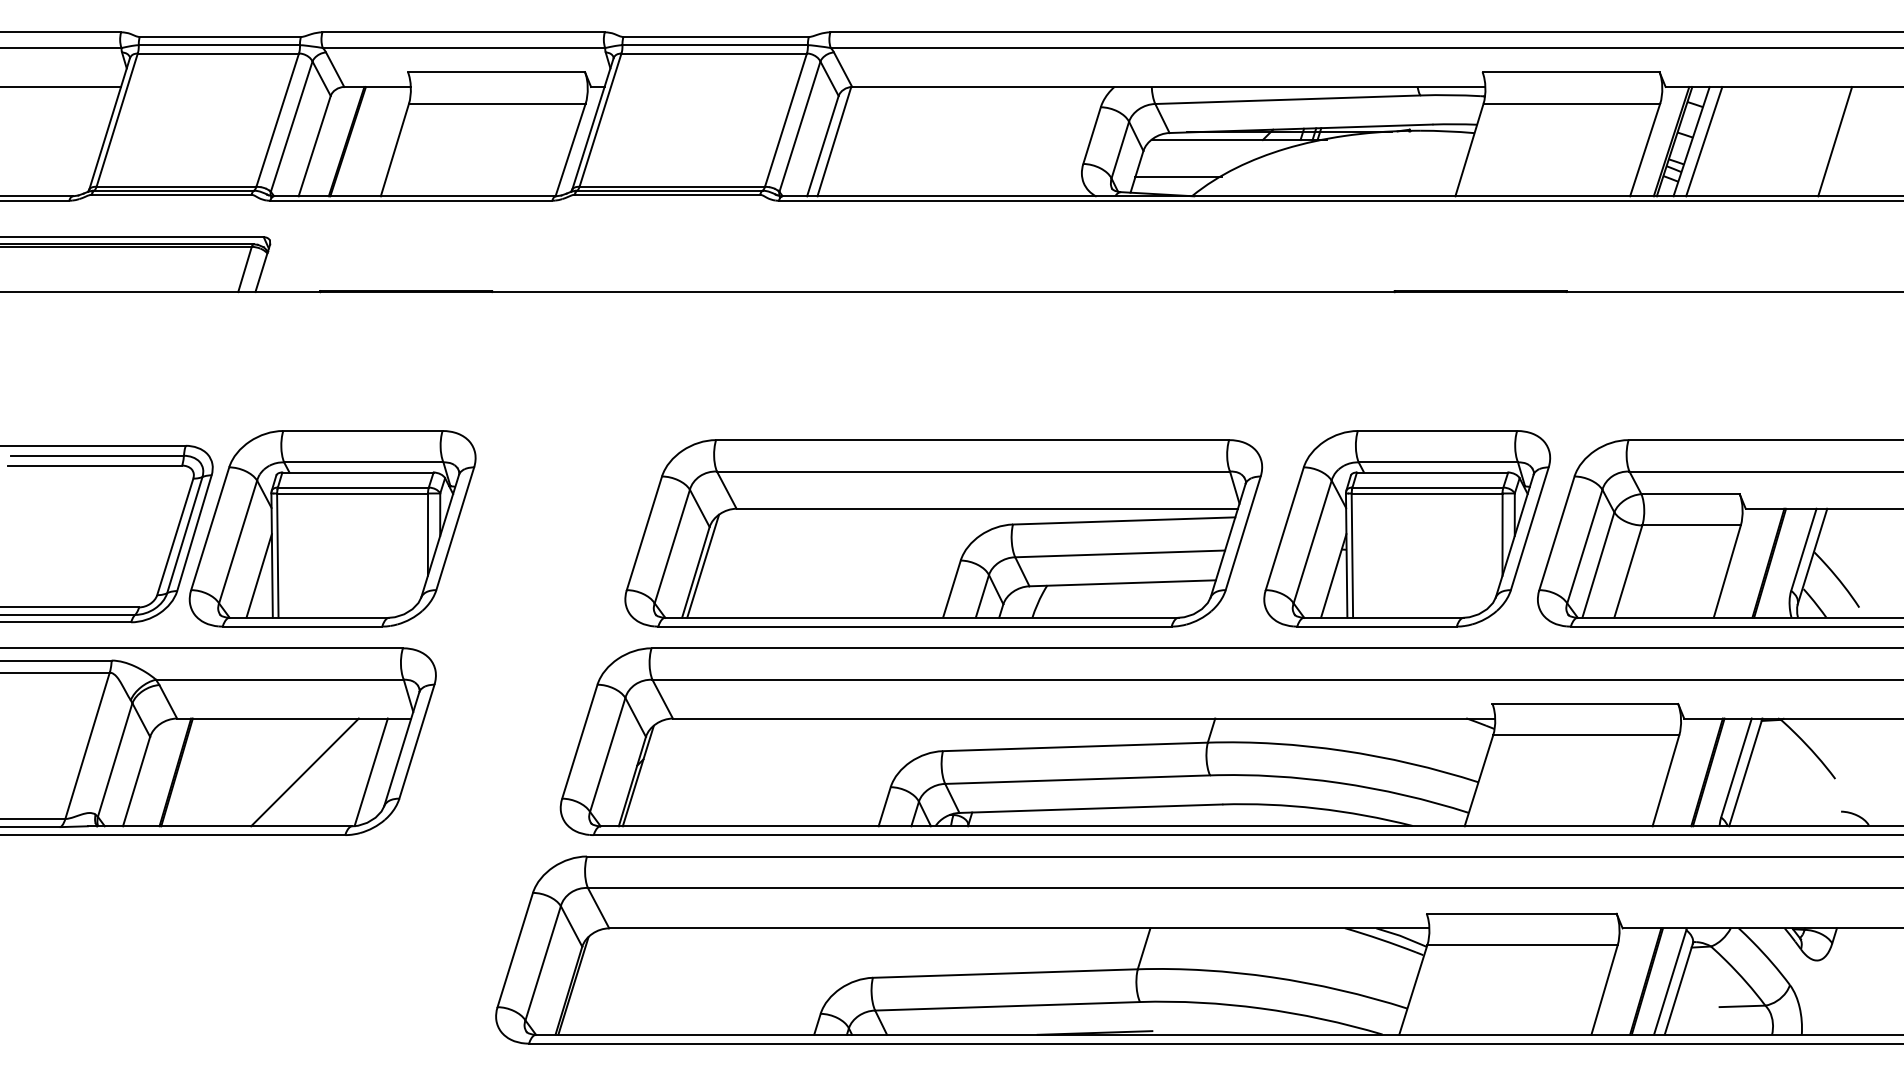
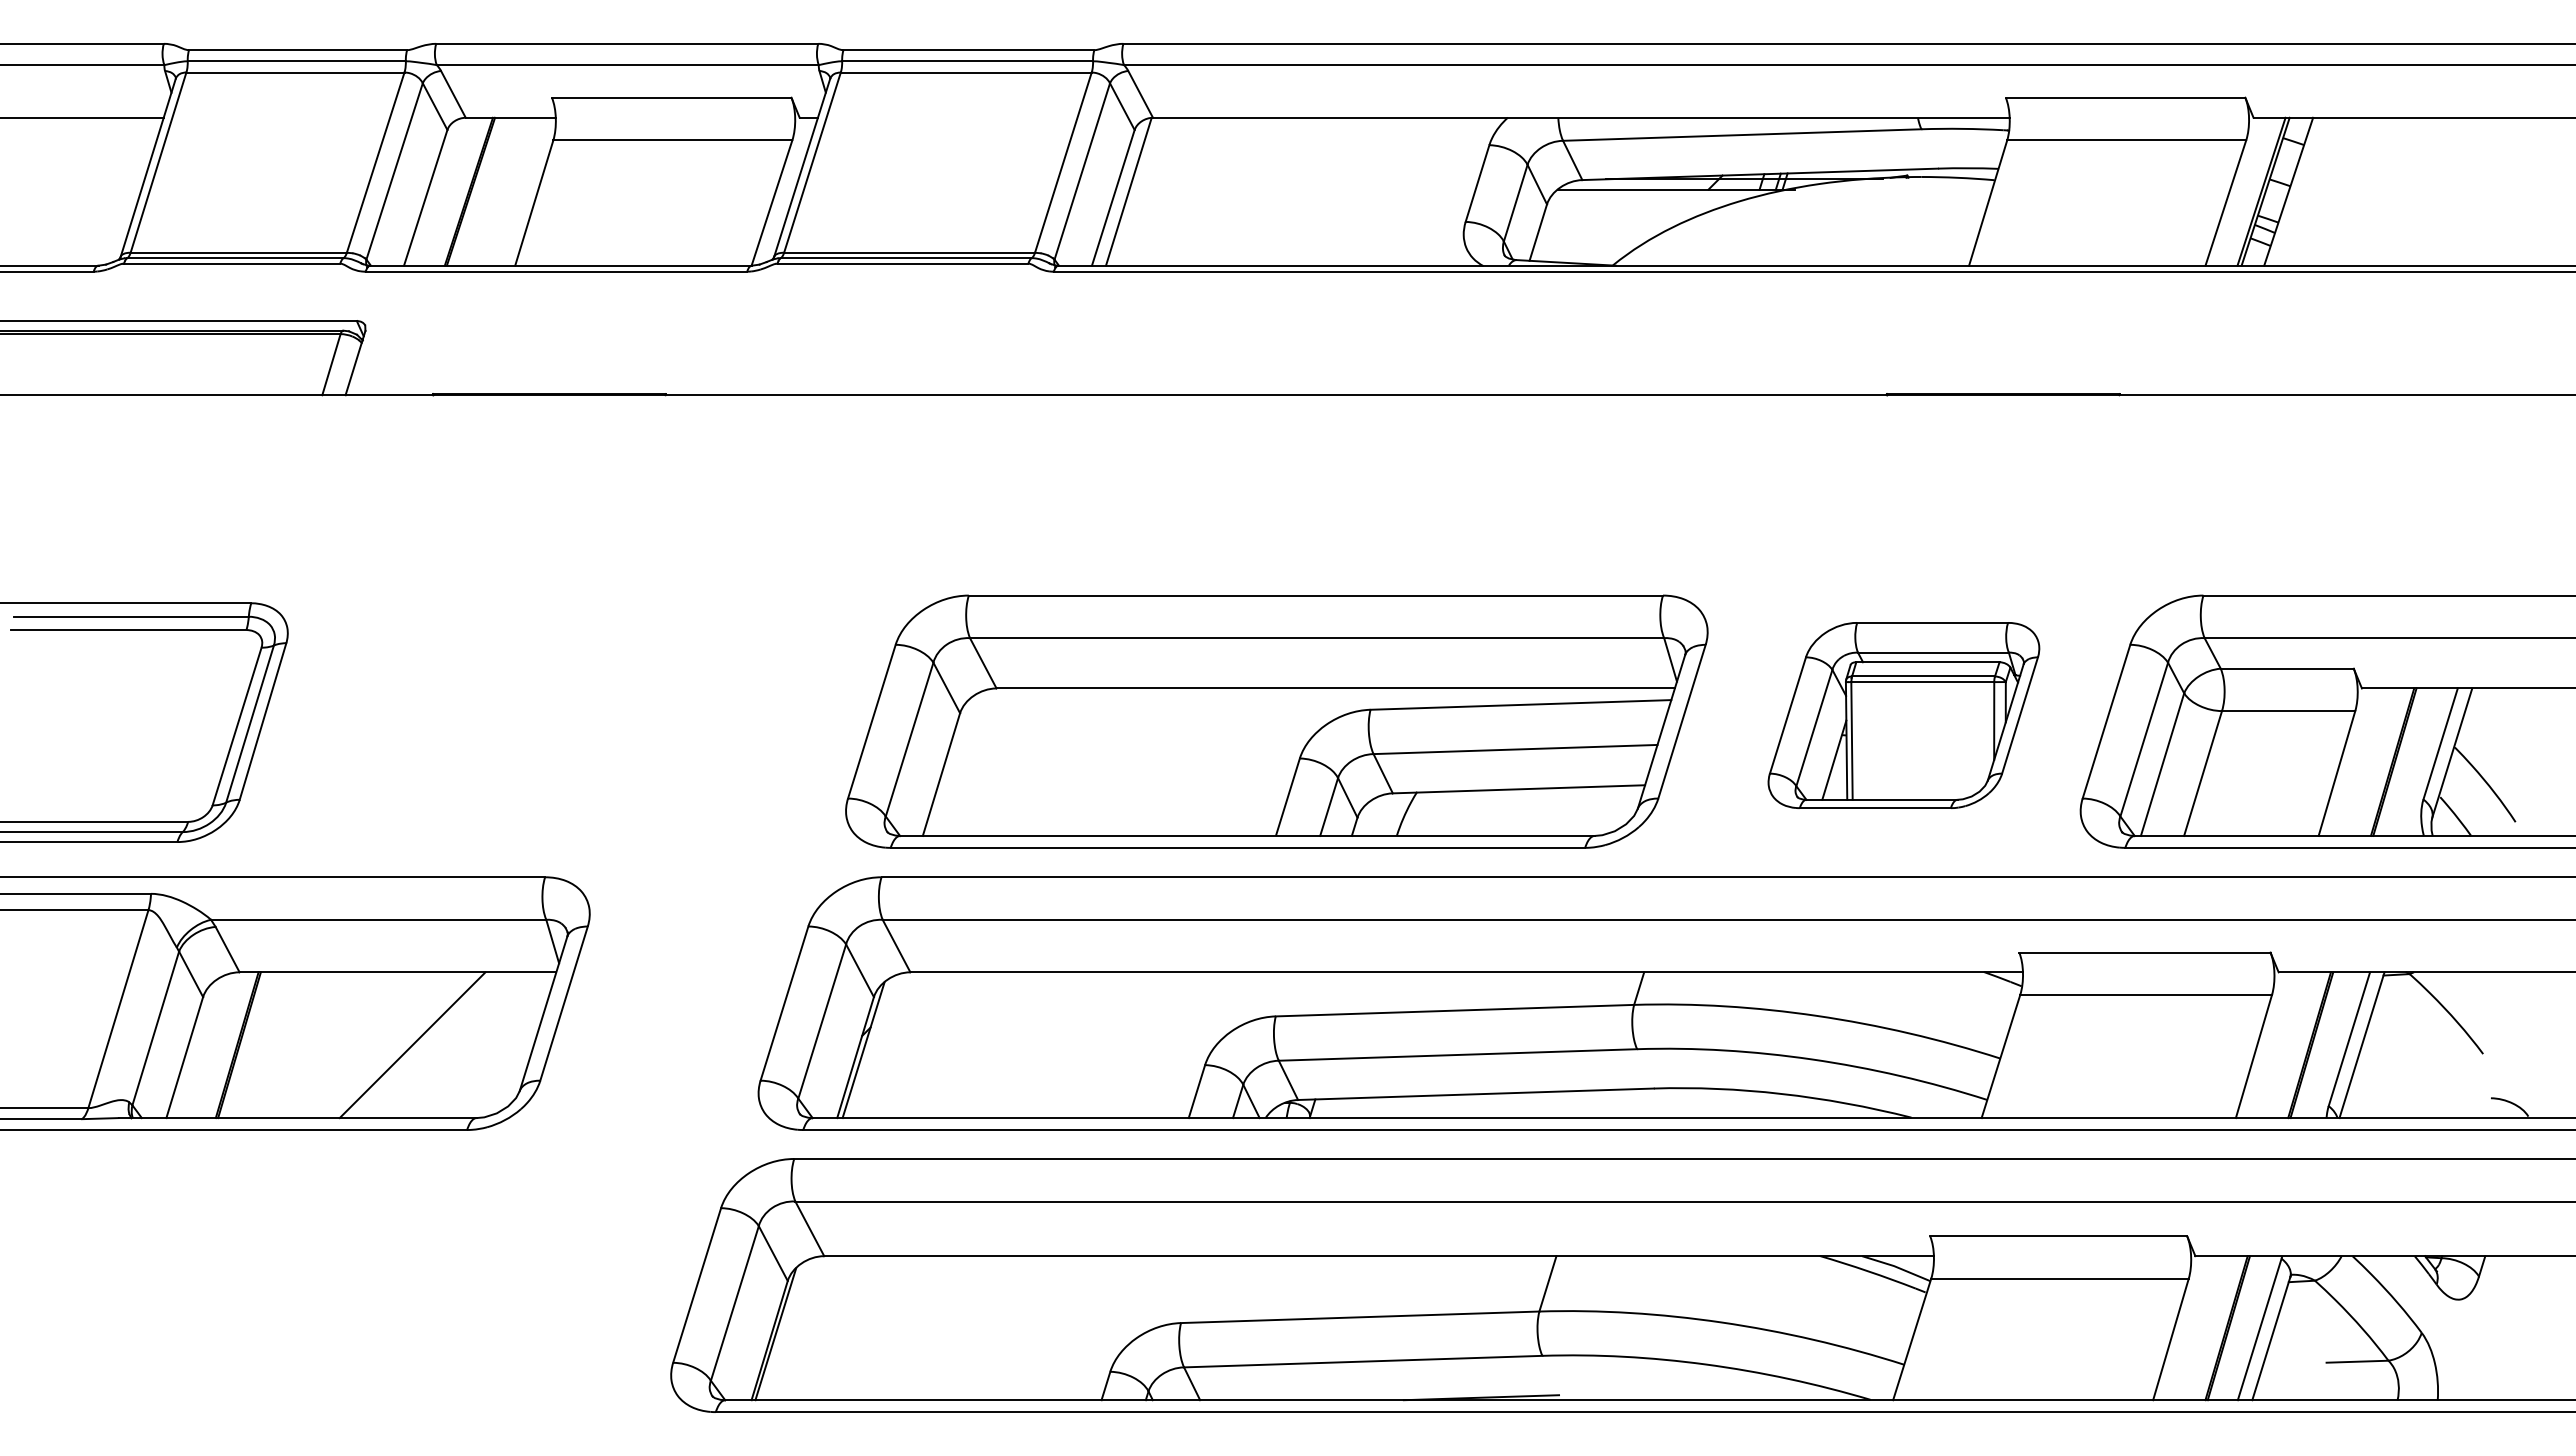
line: (1704, 141) -> (2305, 191), removed
line: (1834, 141) -> (2482, 191), removed
line: (1177, 177) -> (1593, 240), removed
part: (332, 528) -> (449, 715), removed
part: (1406, 528) -> (1903, 715), size x0.7
line: (702, 565) -> (950, 765), removed
line: (370, 771) -> (501, 1044), removed

